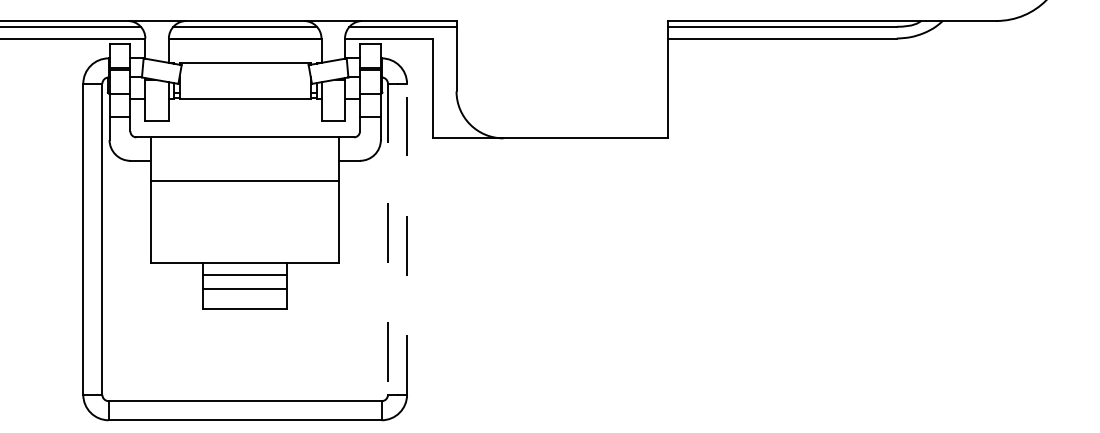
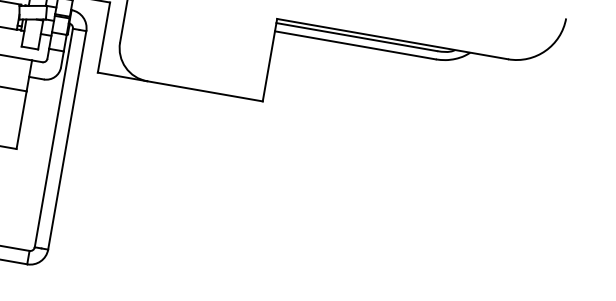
line: (388, 239) -> (54, 138), dashed -> solid
line: (407, 239) -> (67, 140), dashed -> solid

